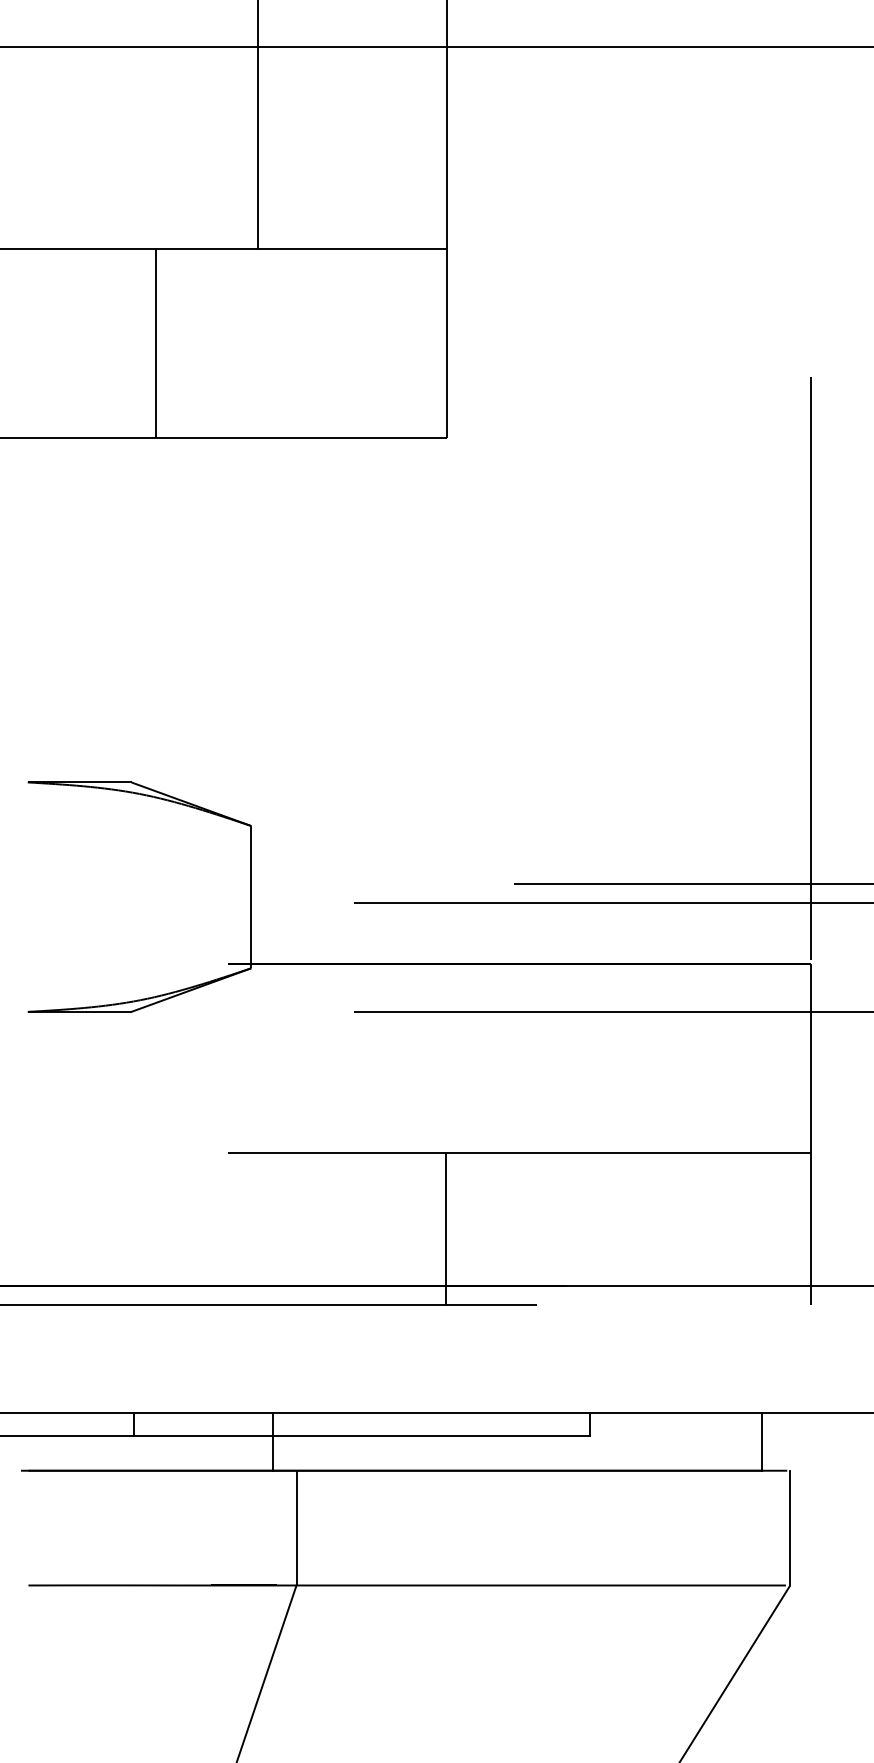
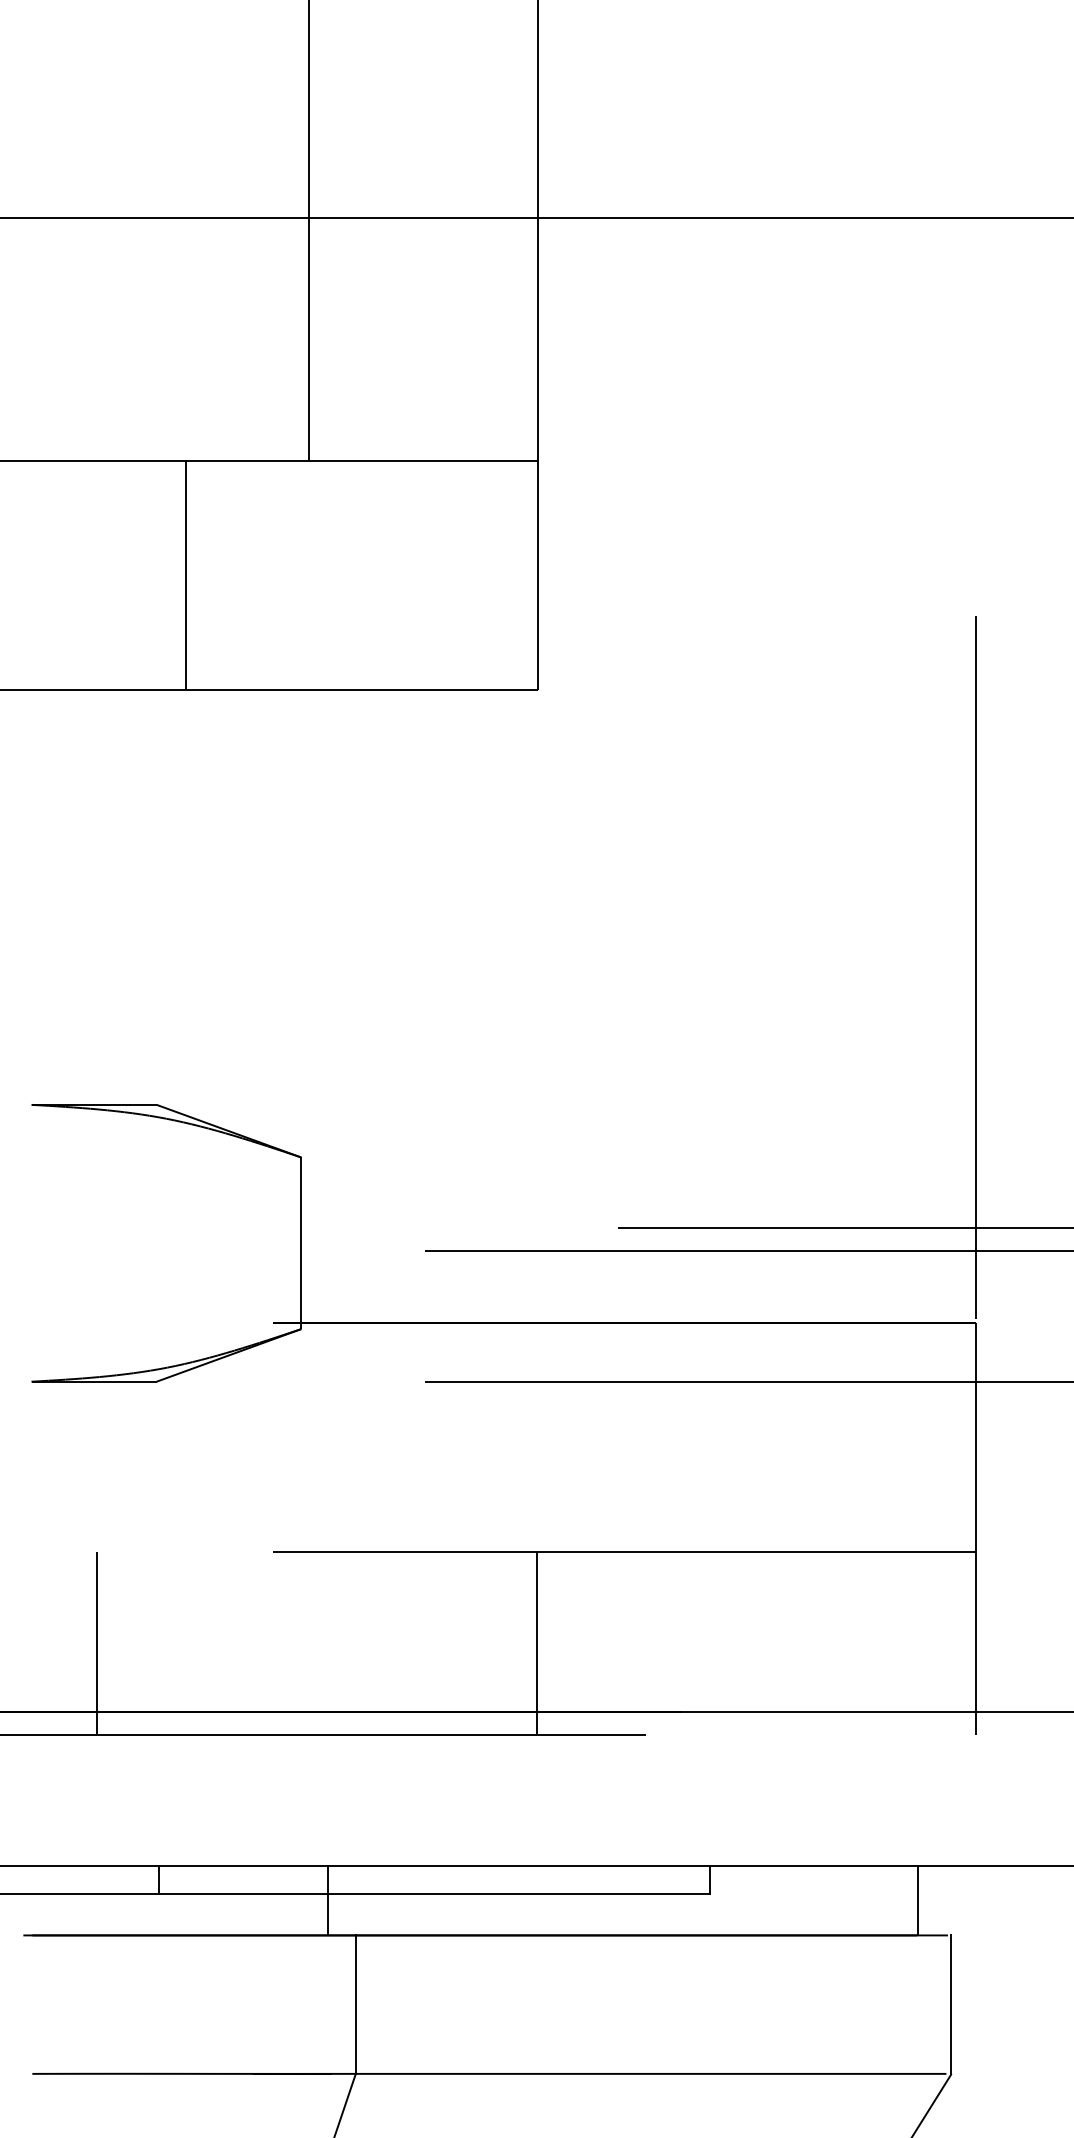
line: (82, 1228) -> (97, 1643), added

